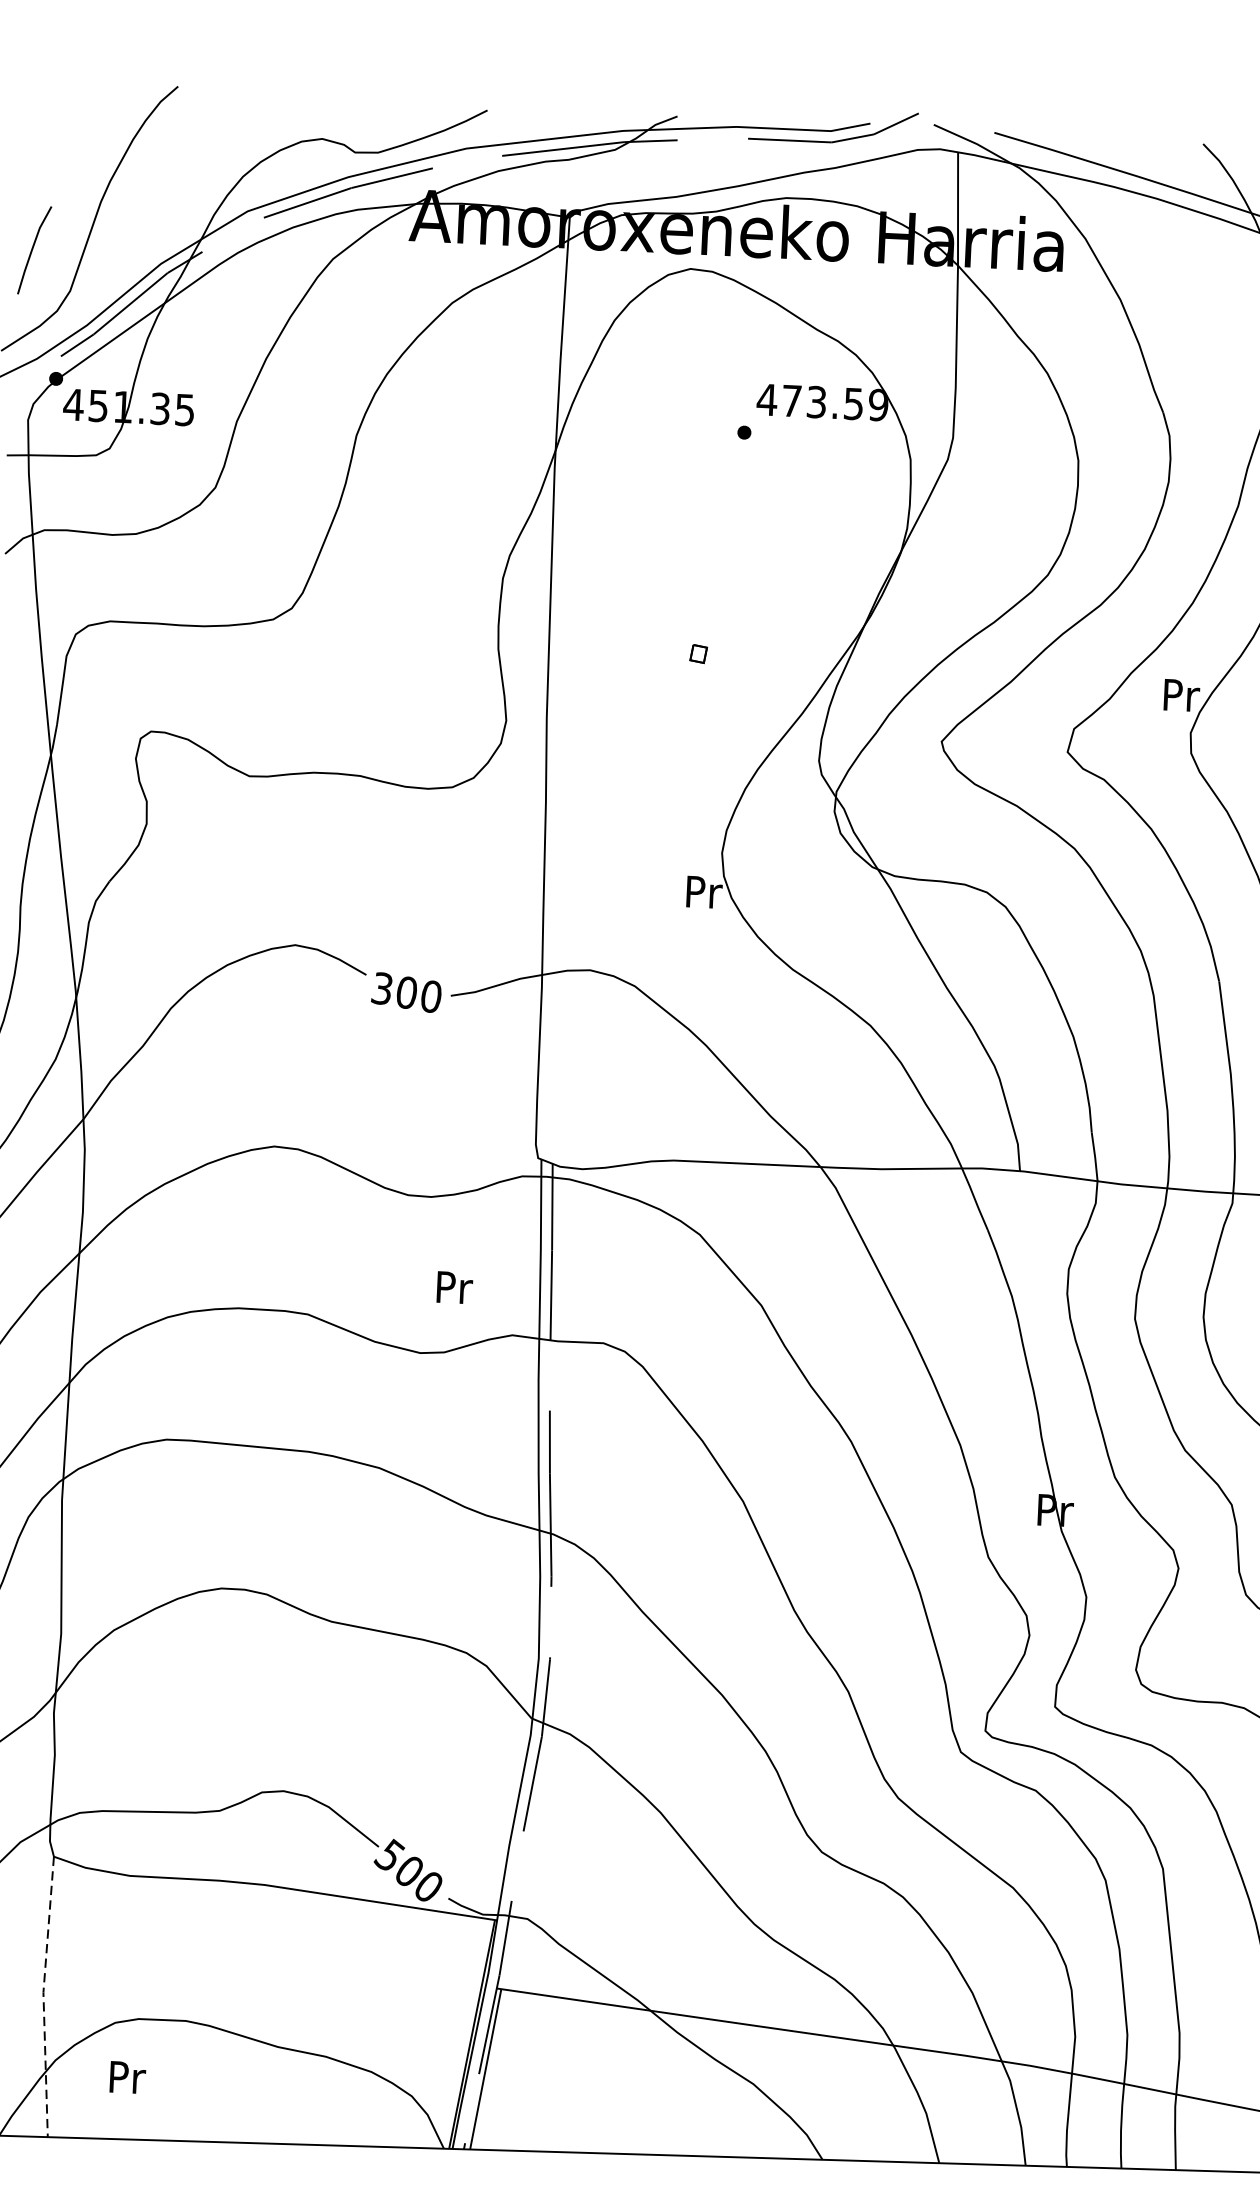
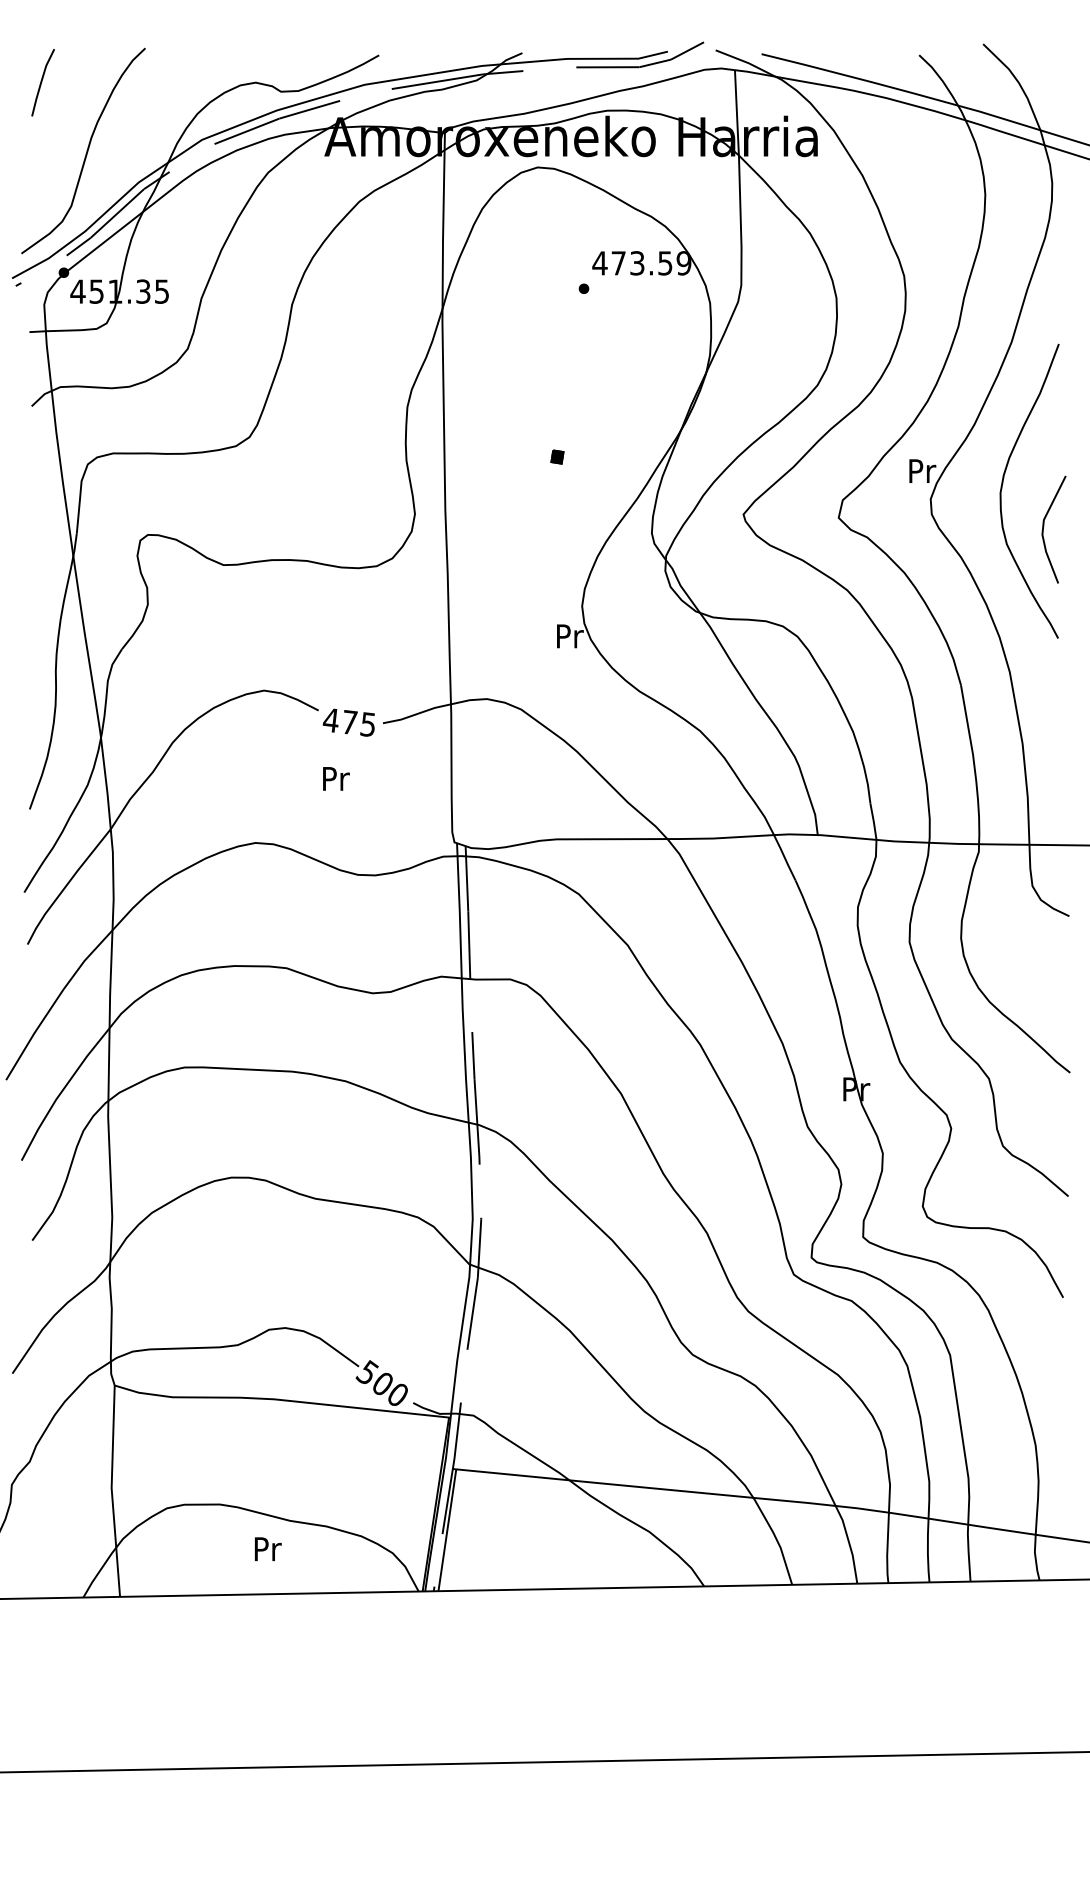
line: (33, 249) -> (42, 82), moved
fill: (698, 653) -> (557, 456), added
text: (405, 992) -> (348, 722), 300 -> 475
text: (455, 1287) -> (336, 778), moved
line: (43, 1996) -> (111, 1491), dashed -> solid
text: (128, 2076) -> (268, 1548), moved

